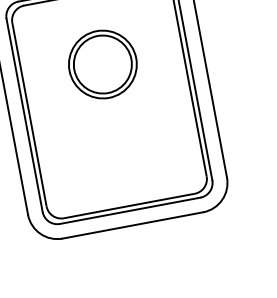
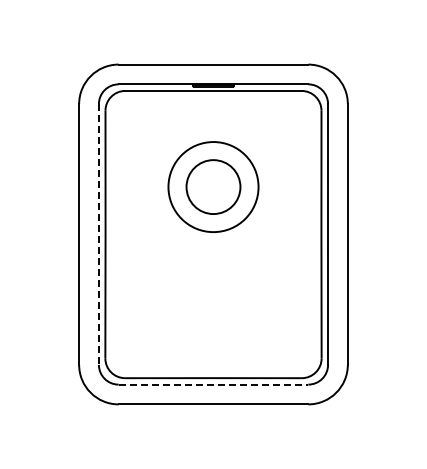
circle: (102, 64) -> (213, 186), size x0.7
line: (24, 116) -> (98, 235), solid -> dashed
line: (130, 210) -> (213, 384), solid -> dashed

